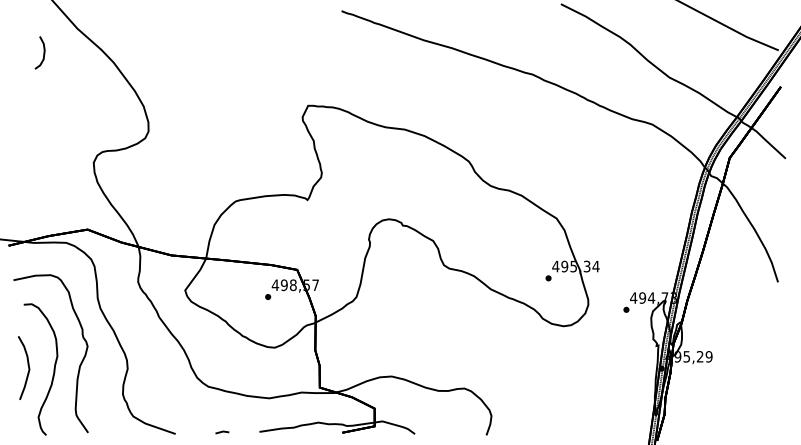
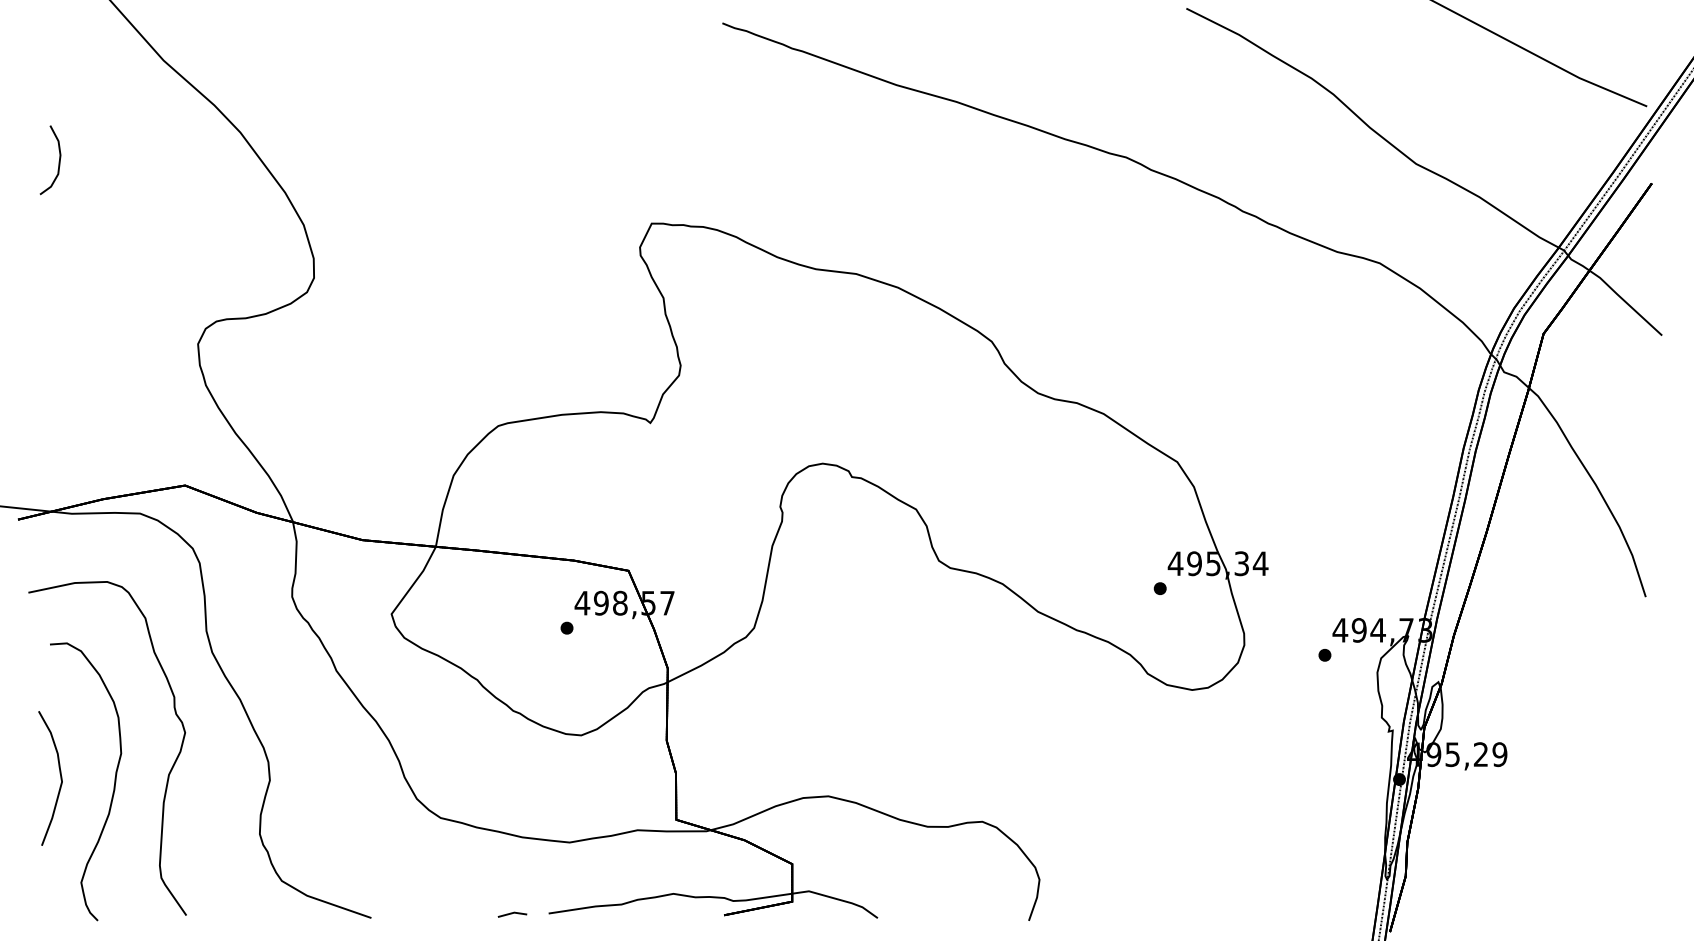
curve: (43, 52) -> (57, 159), moved
line: (222, 432) -> (512, 914), moved

